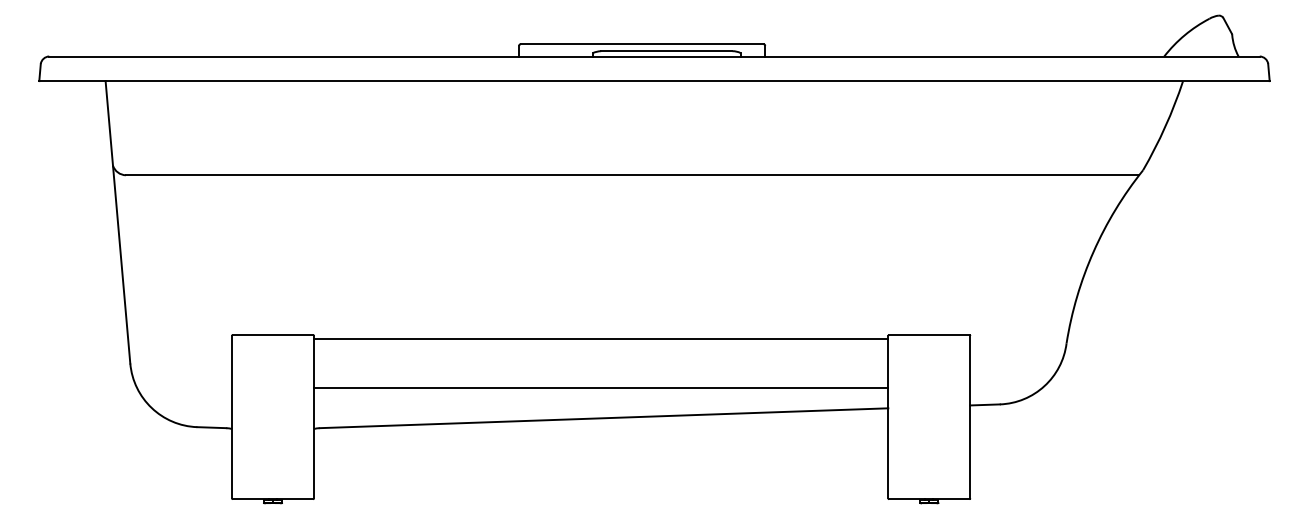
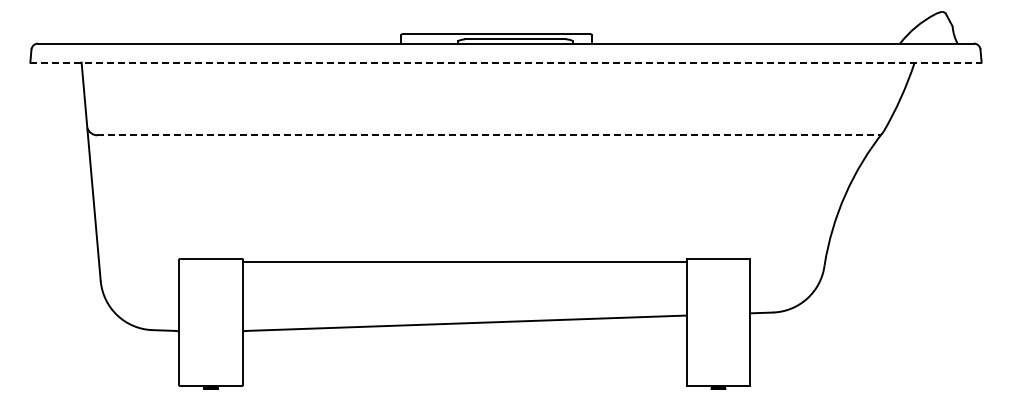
line: (655, 81) -> (506, 62), solid -> dashed
line: (633, 175) -> (489, 135), solid -> dashed
line: (600, 388) -> (464, 300), removed

